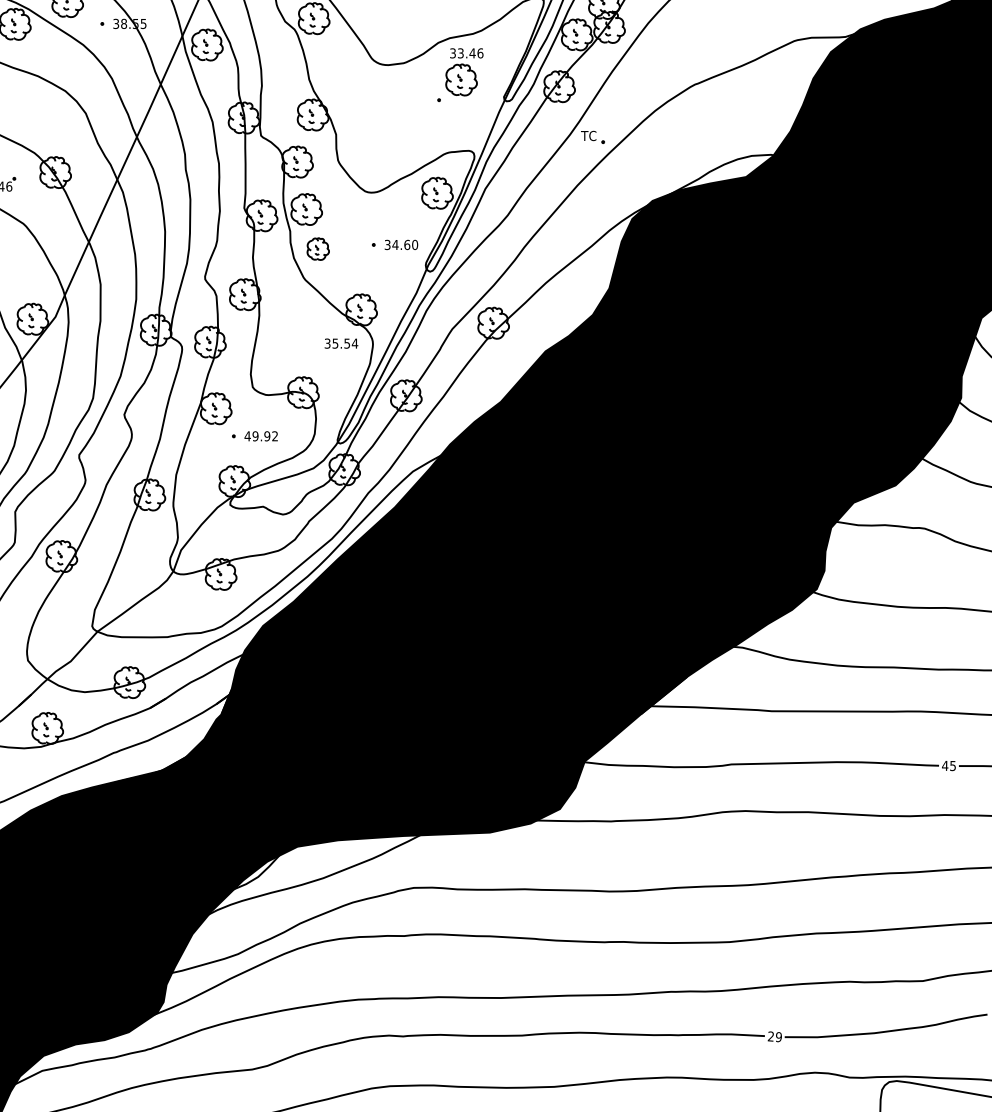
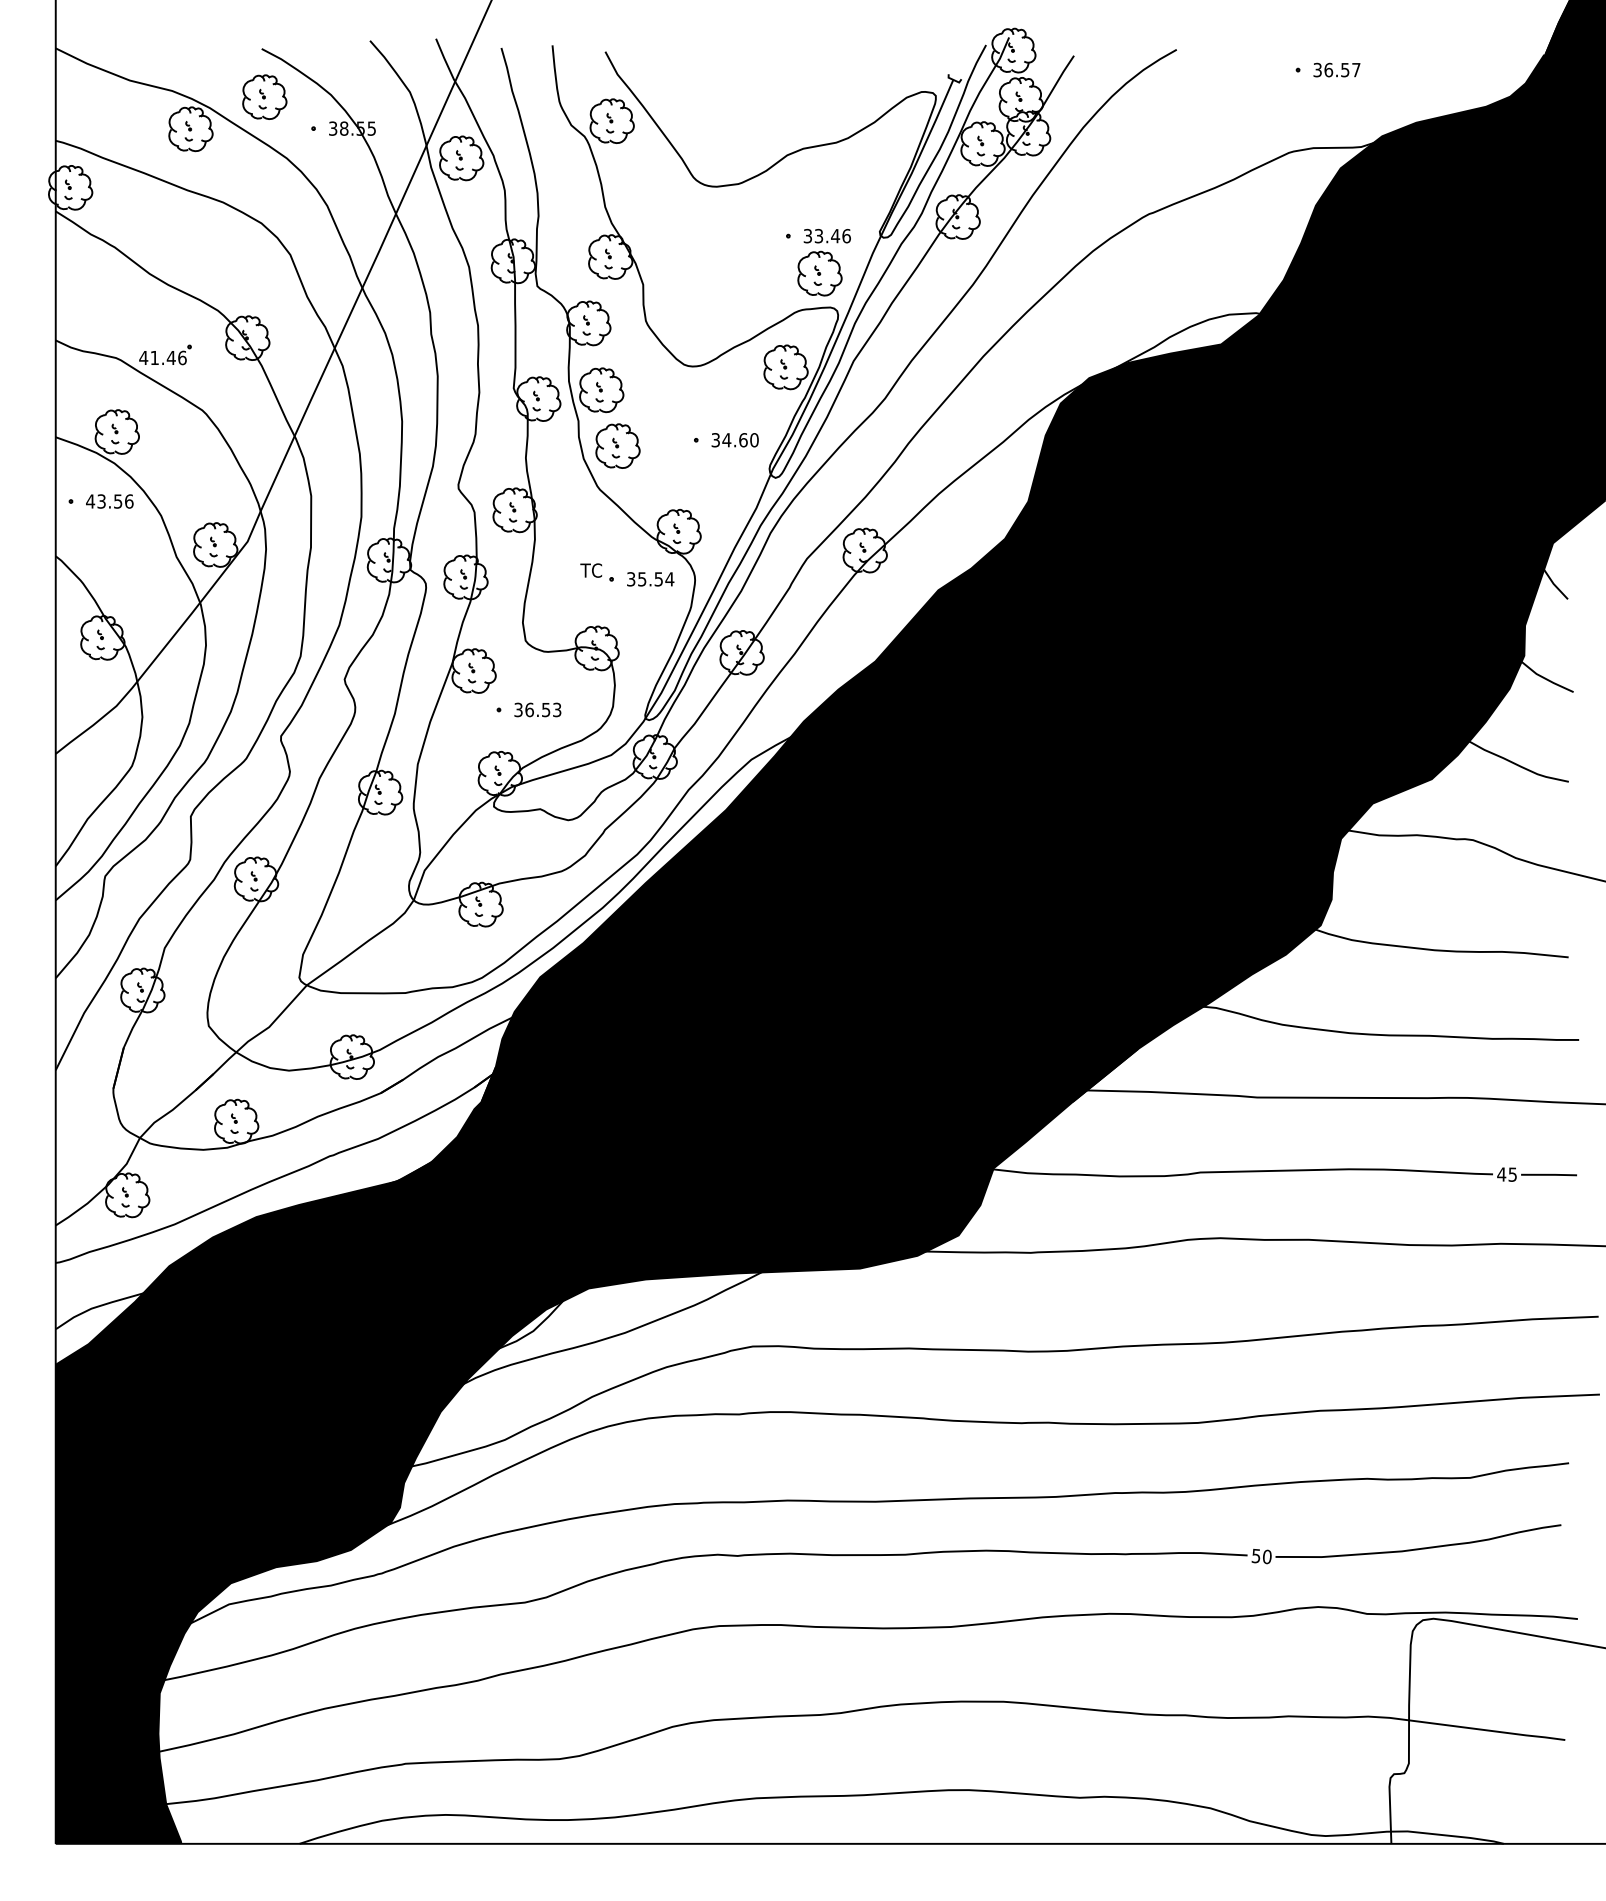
part: (464, 72) -> (823, 262), moved
part: (592, 137) -> (596, 572), moved
part: (317, 248) -> (617, 445), size x1.43
text: (261, 435) -> (537, 709), 49.92 -> 36.53
text: (774, 1036) -> (1261, 1556), 29 -> 50

